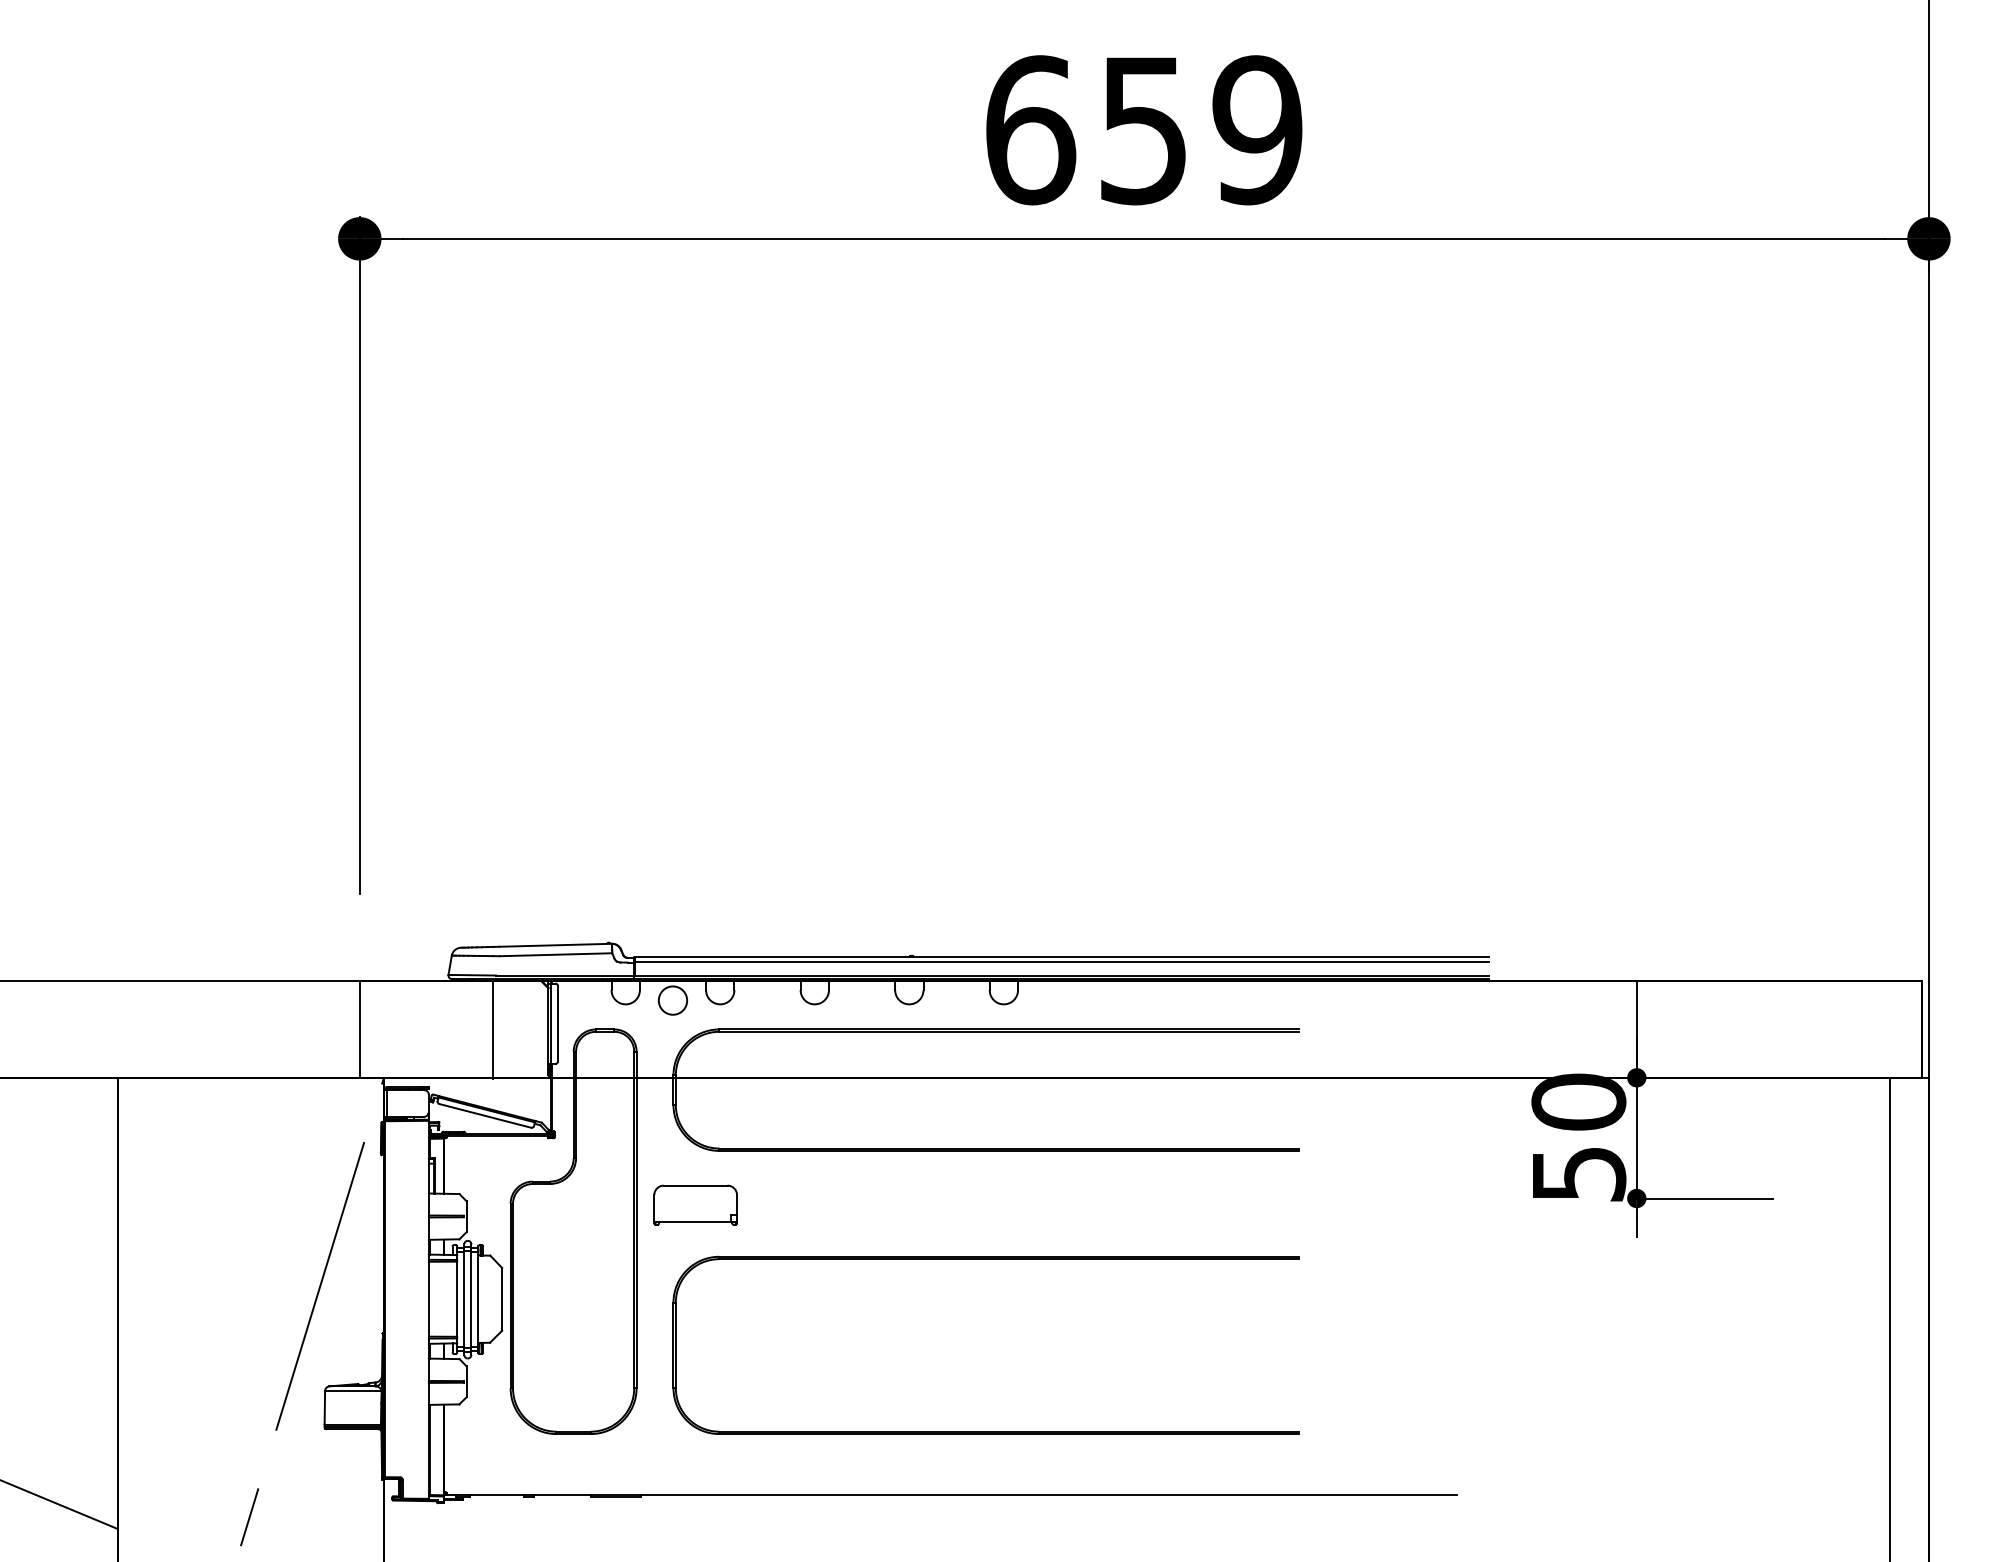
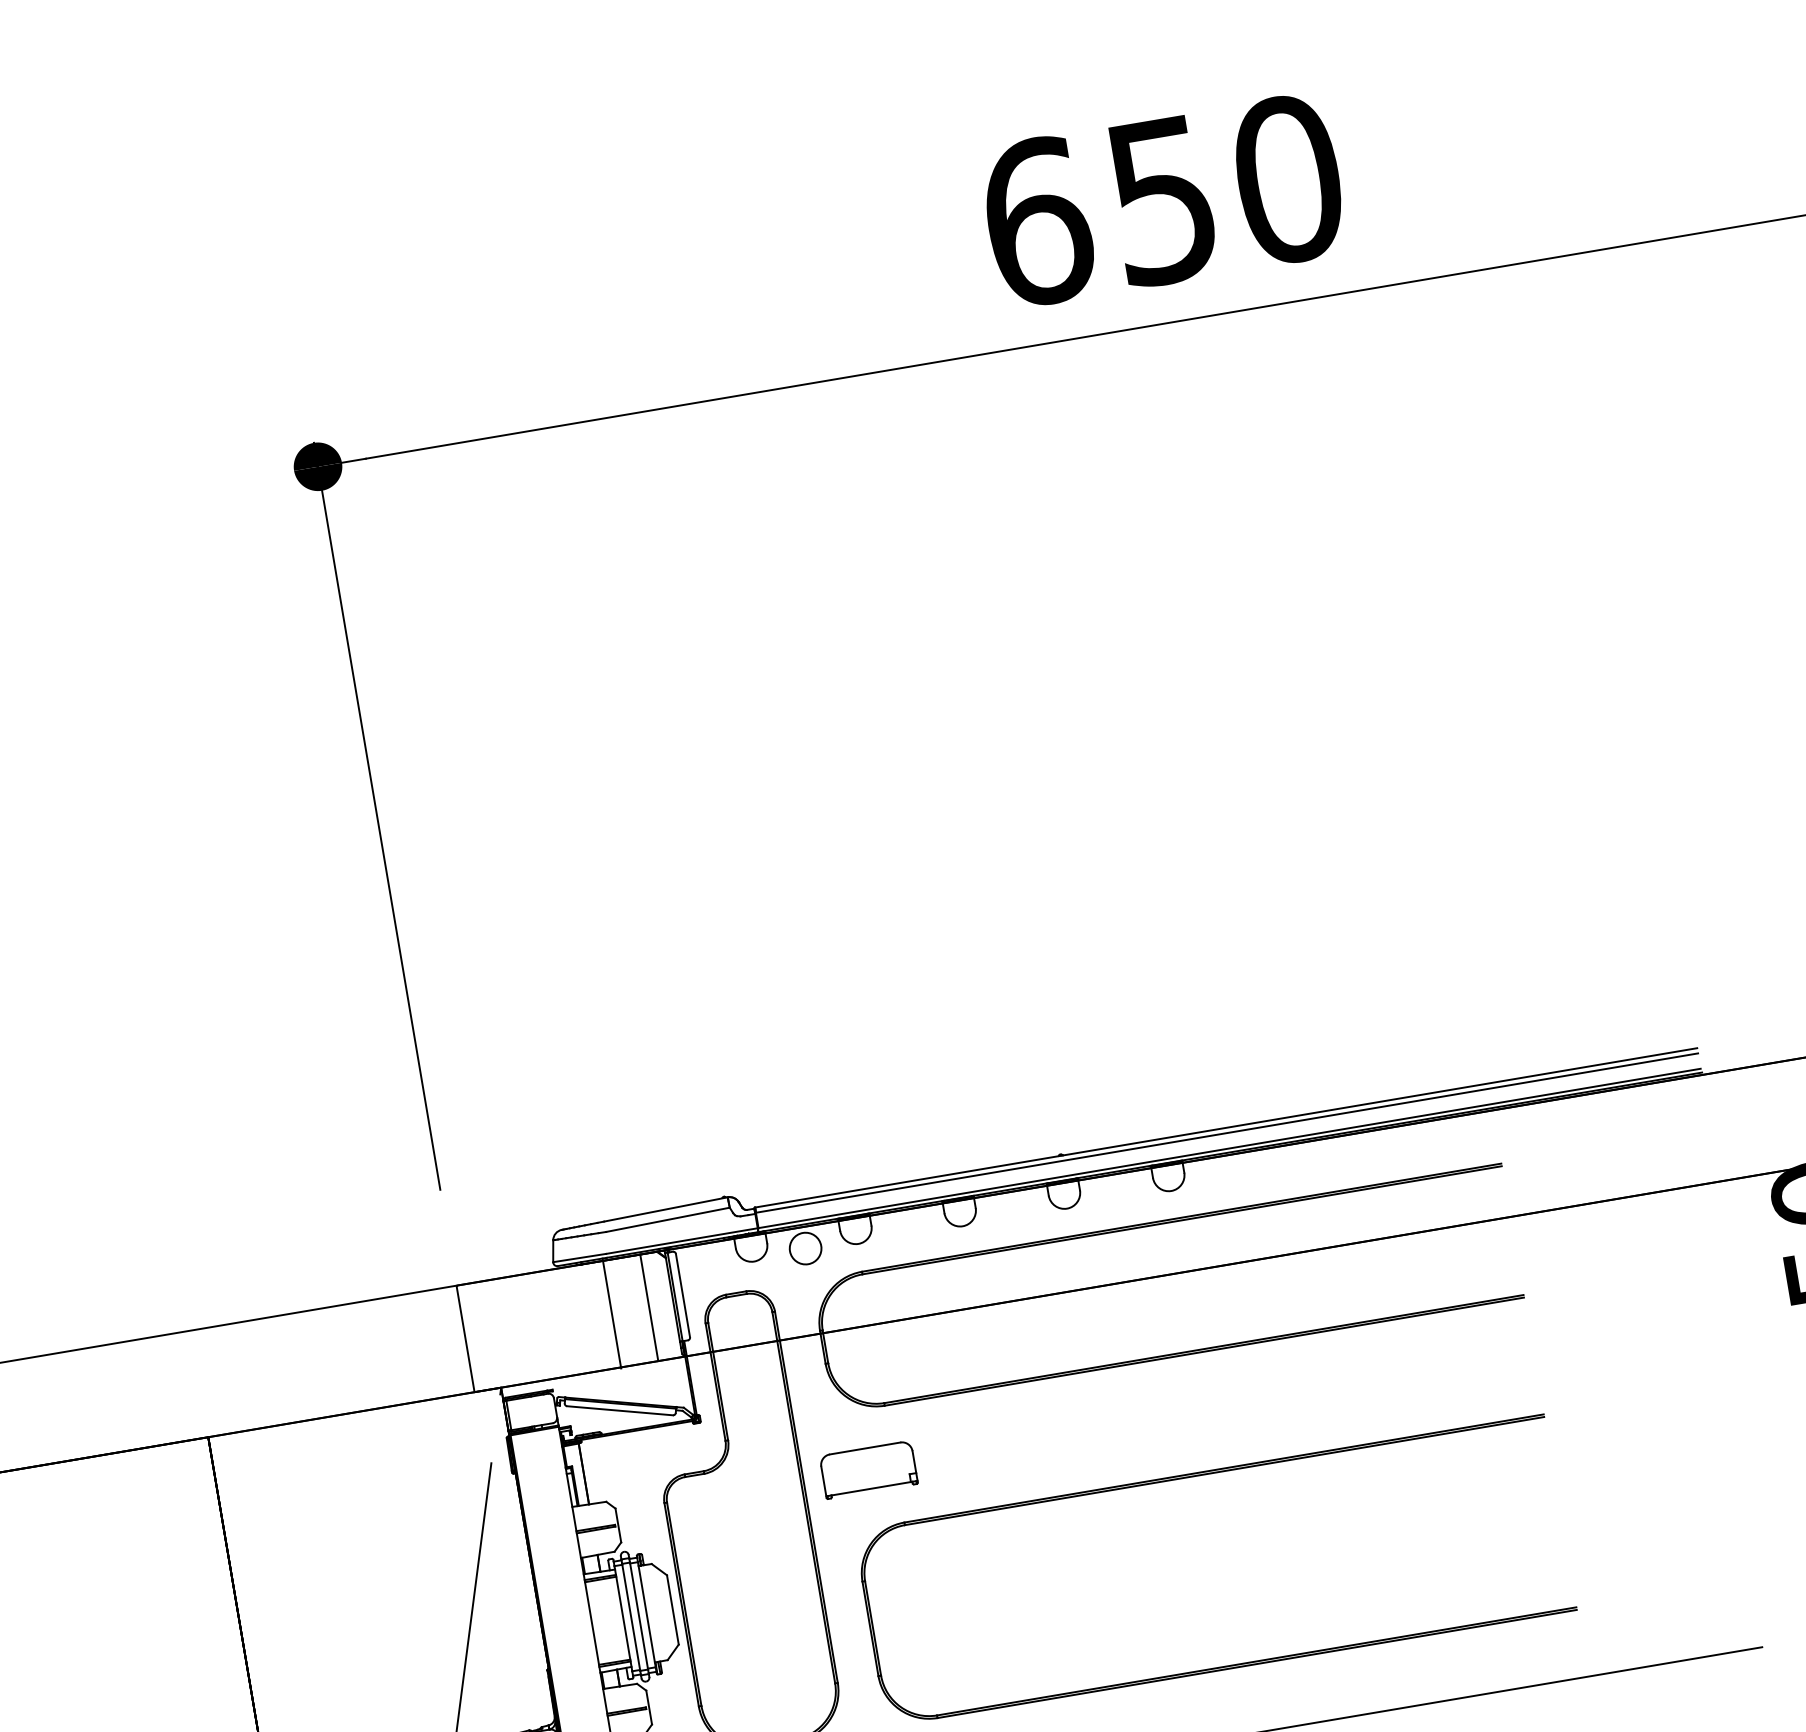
text: (1257, 130) -> (1288, 179), 659 -> 650
line: (526, 1029) -> (649, 1307), added

